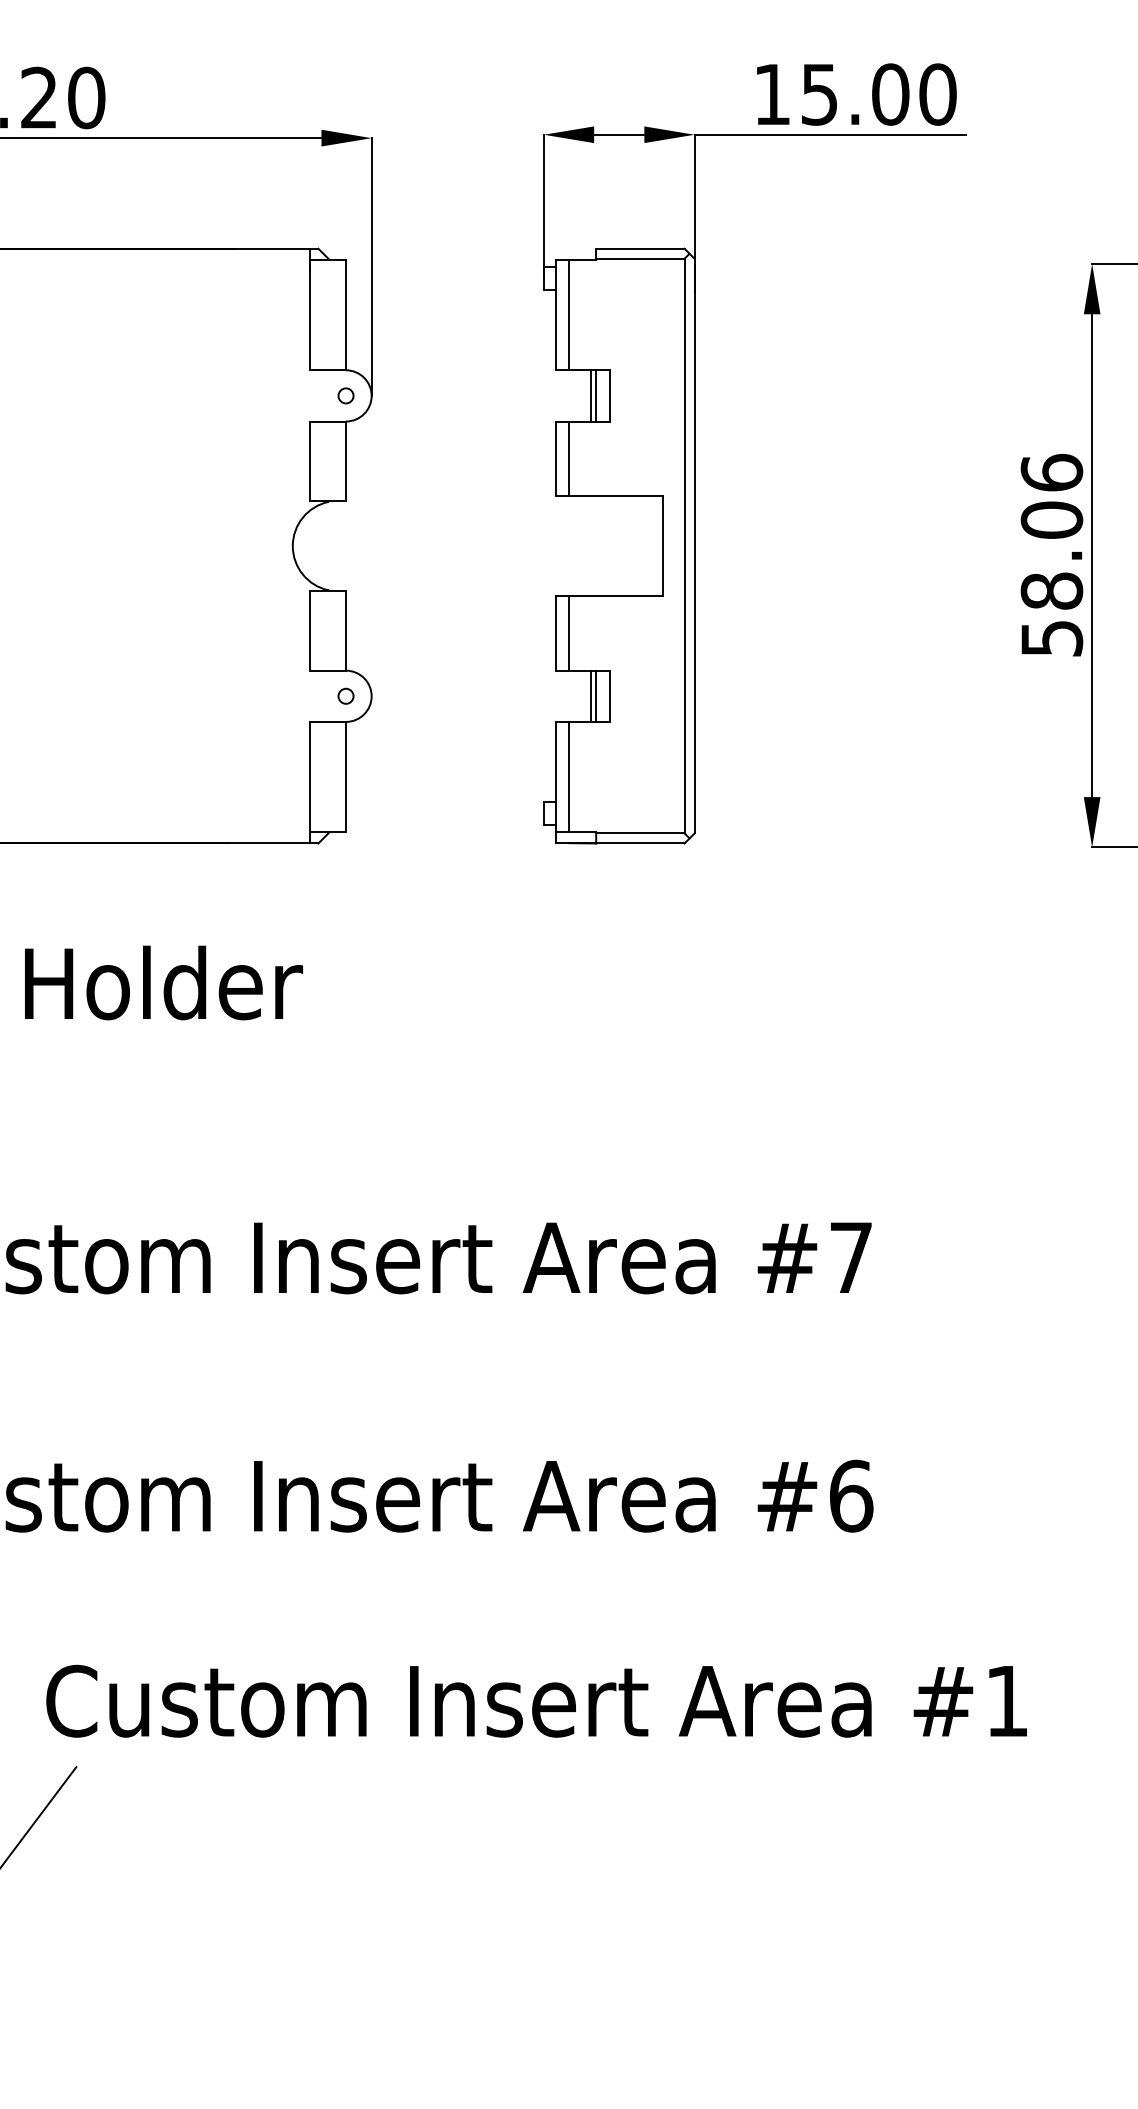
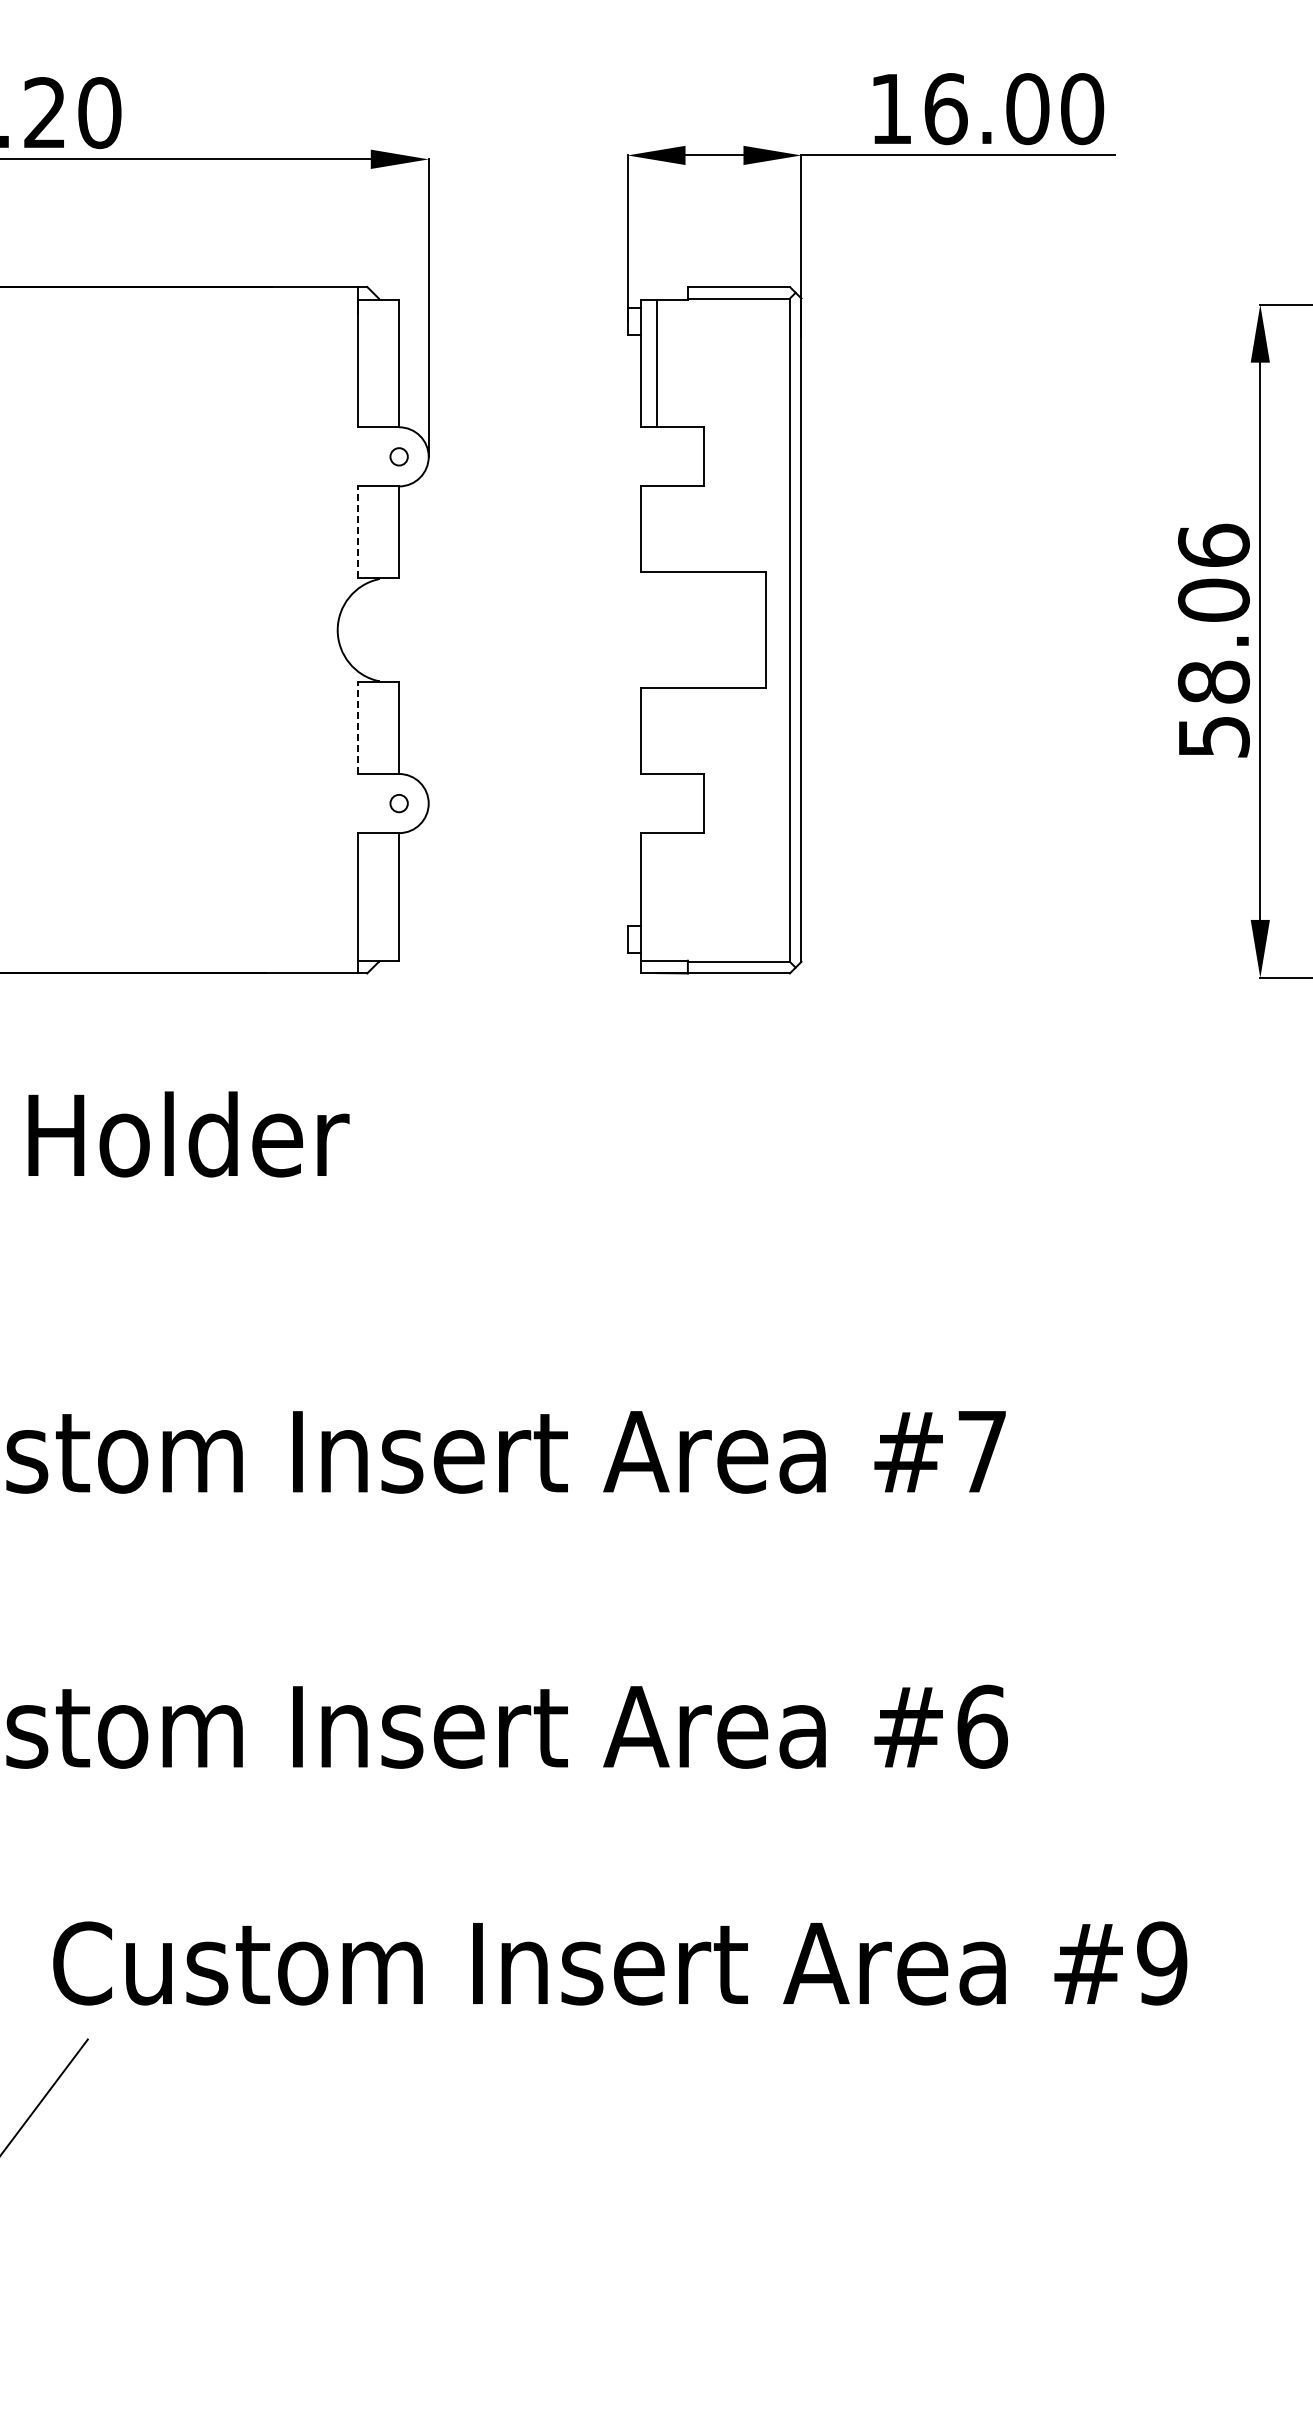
text: (819, 94) -> (945, 109), 15.00 -> 16.00
line: (591, 395) -> (682, 456), removed
line: (595, 395) -> (687, 456), removed
line: (569, 458) -> (656, 529), removed
line: (310, 461) -> (358, 532), solid -> dashed
line: (310, 631) -> (358, 728), solid -> dashed
line: (569, 633) -> (656, 731), removed
line: (591, 696) -> (682, 803), removed
line: (595, 696) -> (687, 803), removed
line: (569, 776) -> (656, 896), removed
text: (1007, 1701) -> (1162, 1963), #1 -> #9

